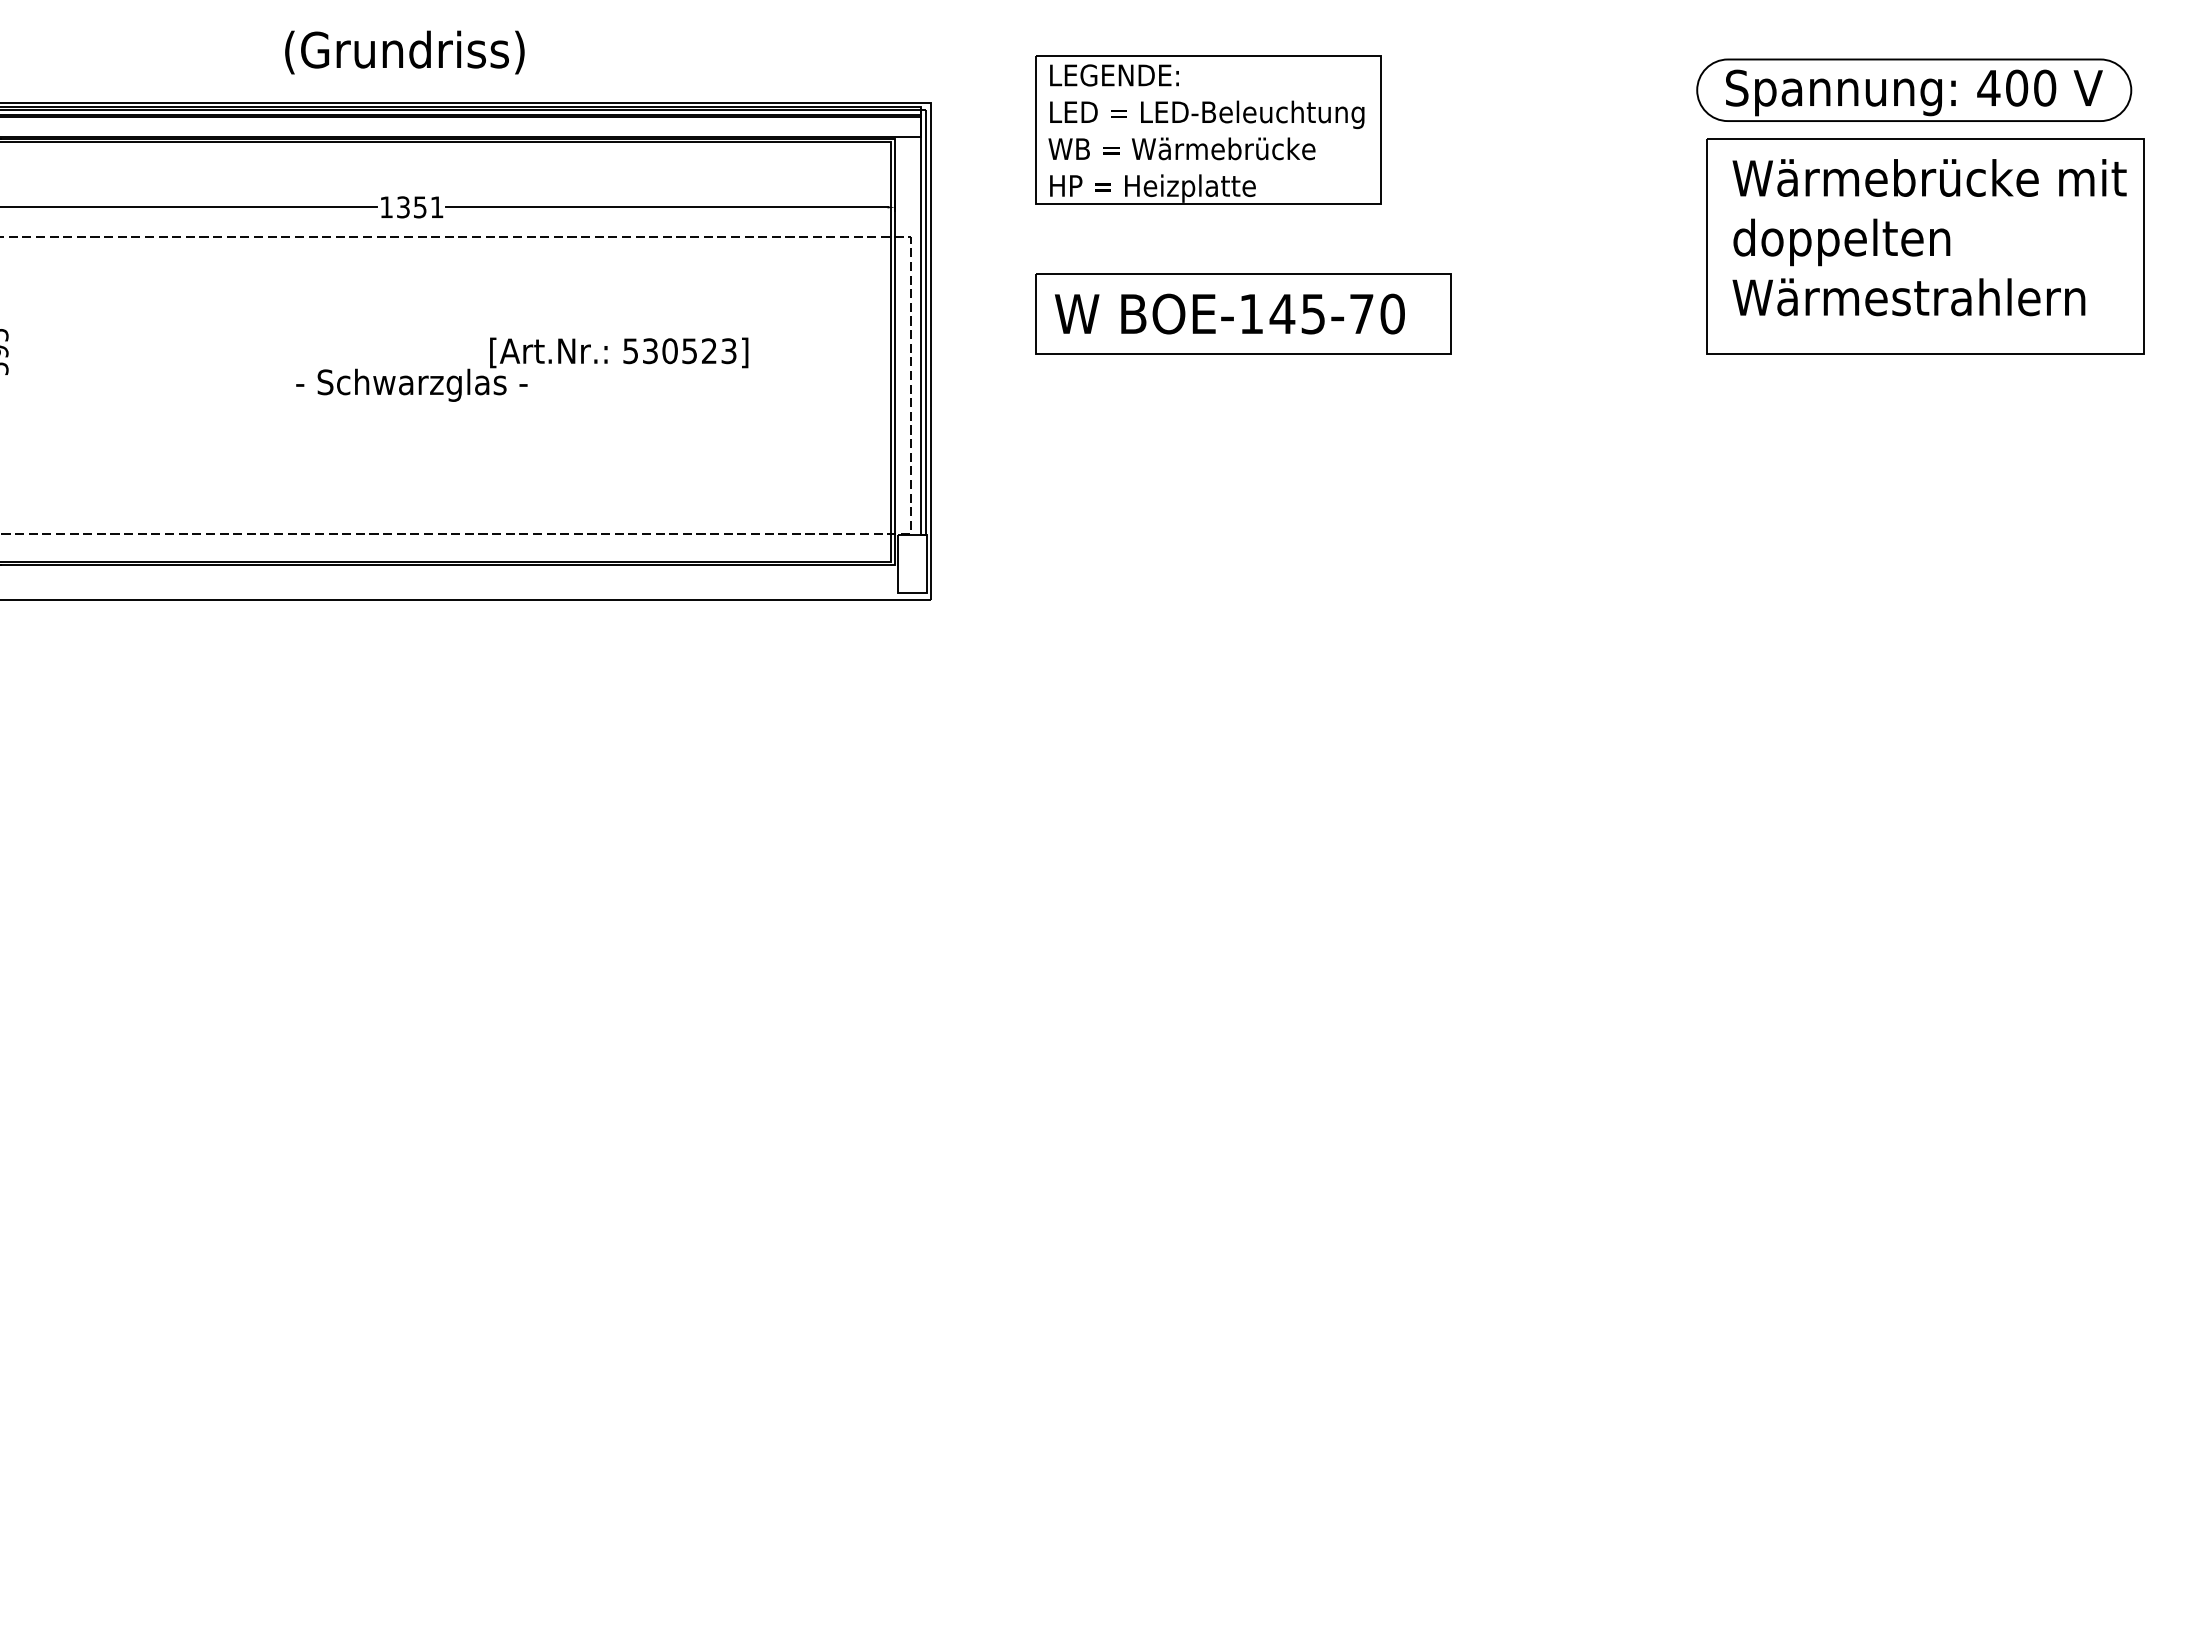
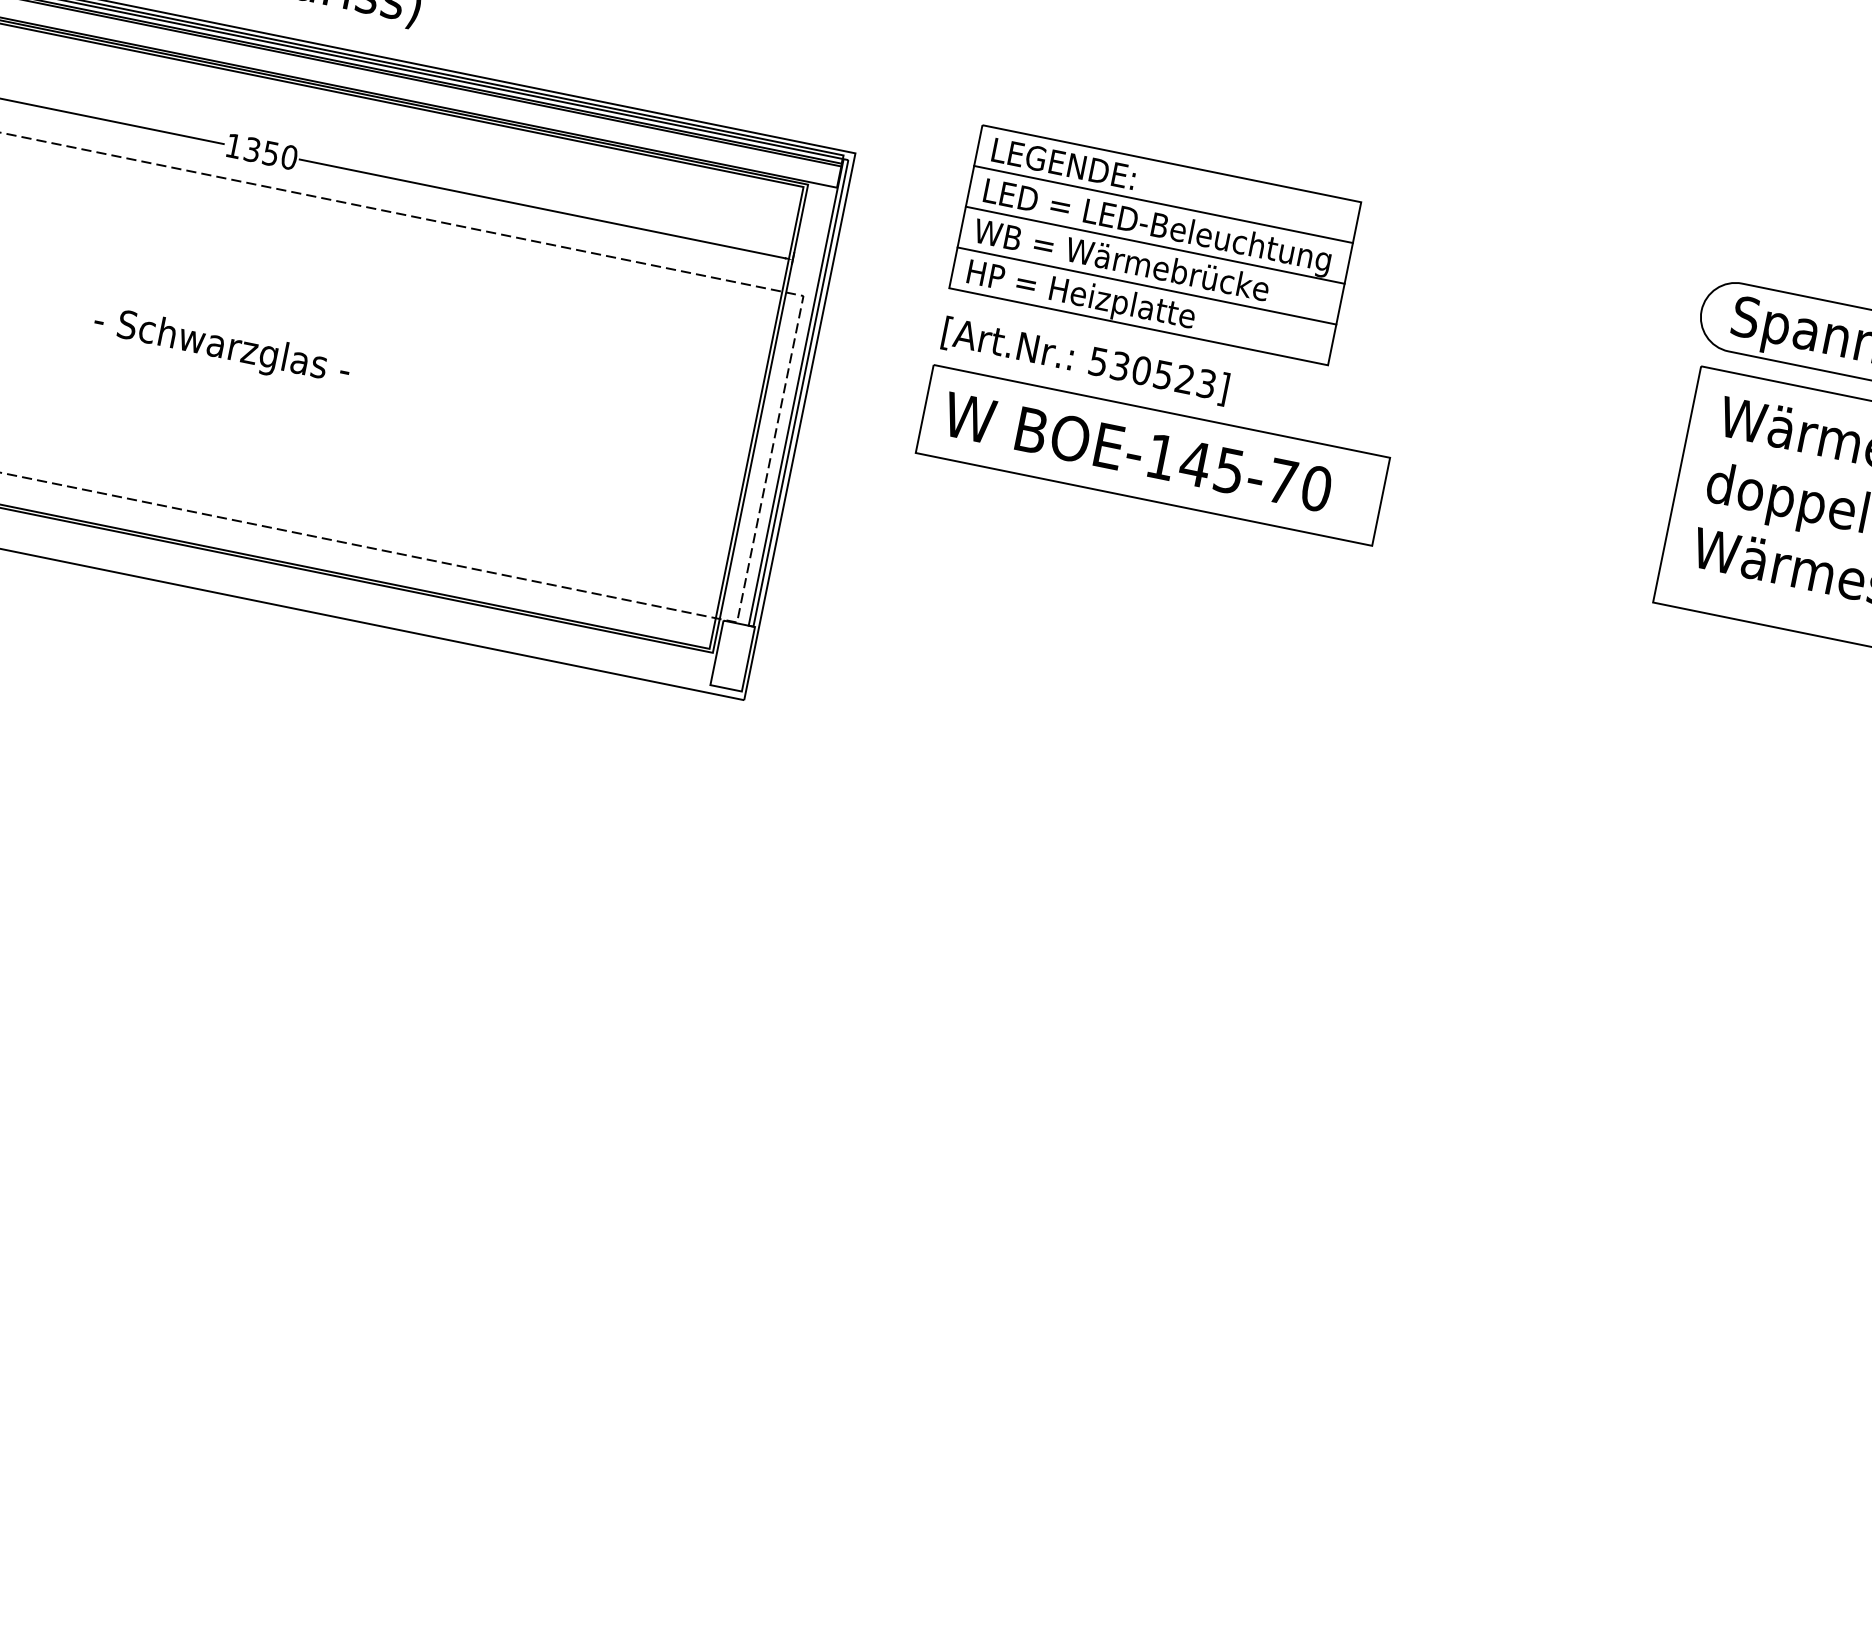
line: (1208, 93) -> (1163, 204), added
line: (1208, 130) -> (1155, 245), added
line: (1208, 167) -> (1146, 286), added
text: (436, 207) -> (288, 157), 1351 -> 1350
text: (619, 352) -> (1085, 360), moved

